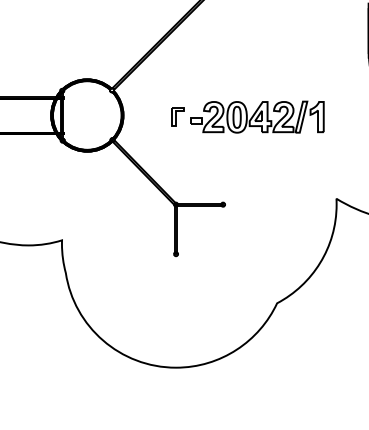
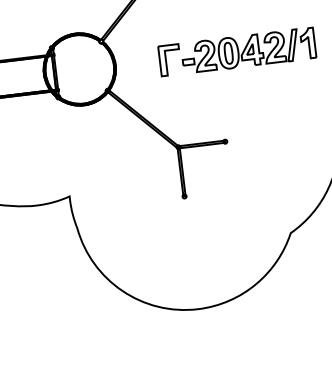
part: (177, 116) -> (169, 59), size x1.67

